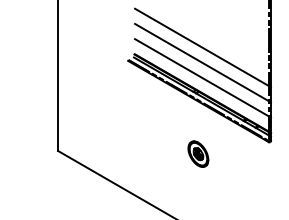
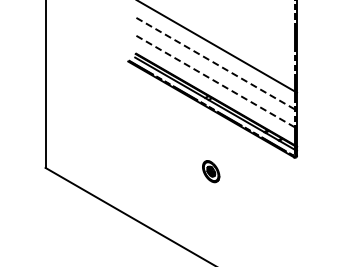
line: (202, 63) -> (216, 64), solid -> dashed
line: (202, 78) -> (216, 82), solid -> dashed
part: (197, 154) -> (210, 171), size x0.7

